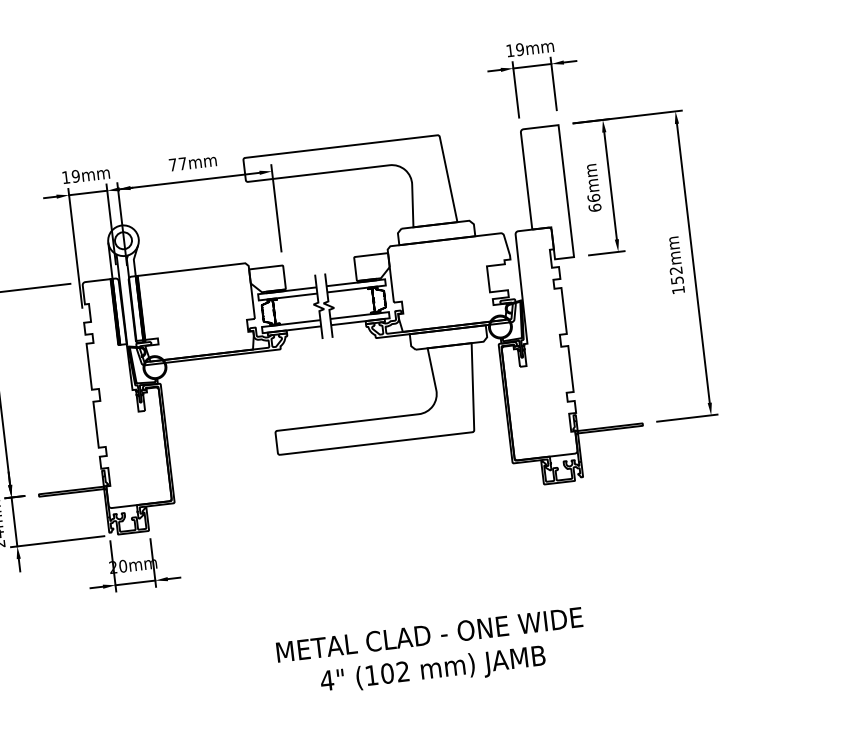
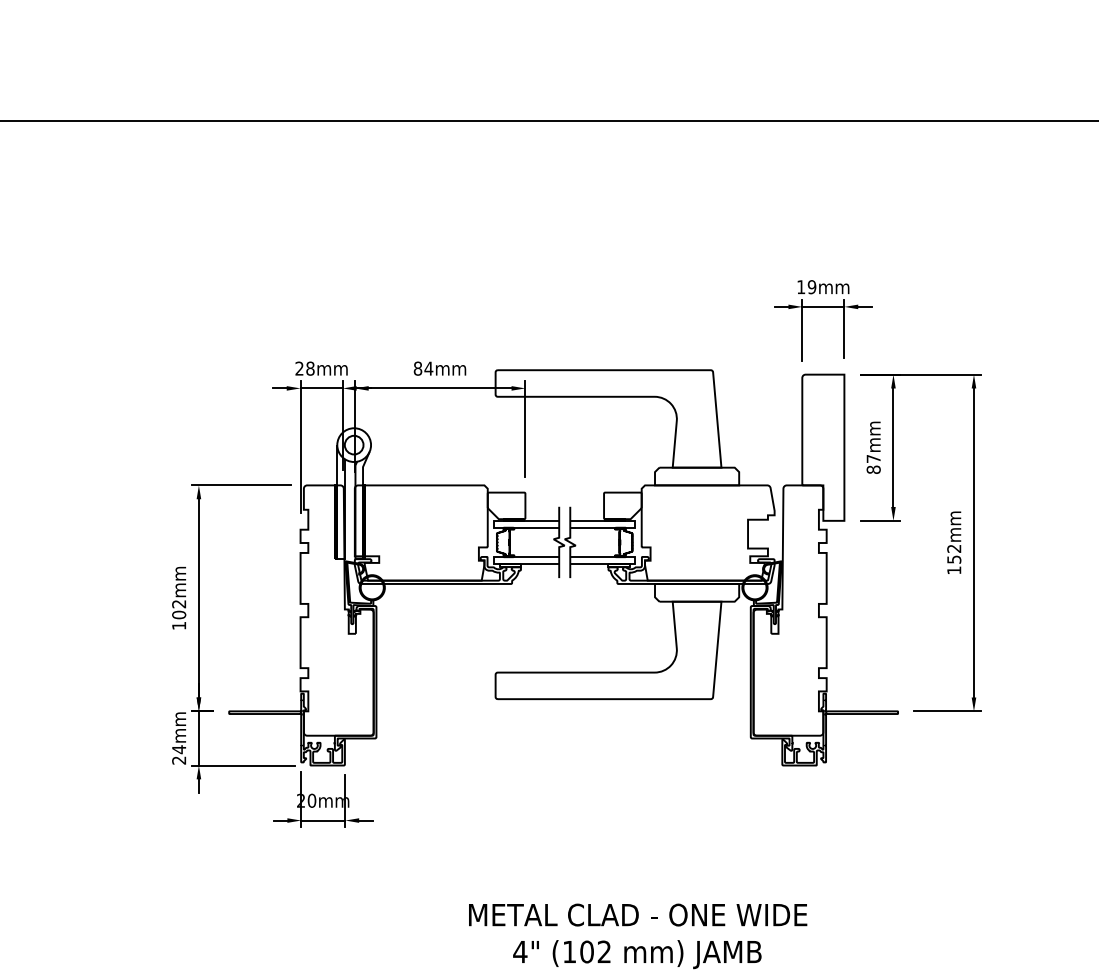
text: (177, 164) -> (423, 368), 77mm -> 84mm
text: (70, 176) -> (304, 368), 19mm -> 28mm
text: (594, 202) -> (873, 463), 66mm -> 87mm

